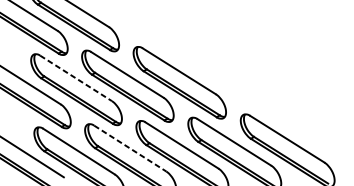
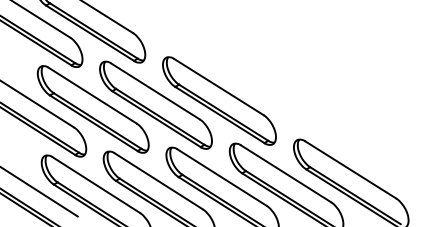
line: (75, 78) -> (92, 95), dashed -> solid
line: (130, 148) -> (159, 181), dashed -> solid

